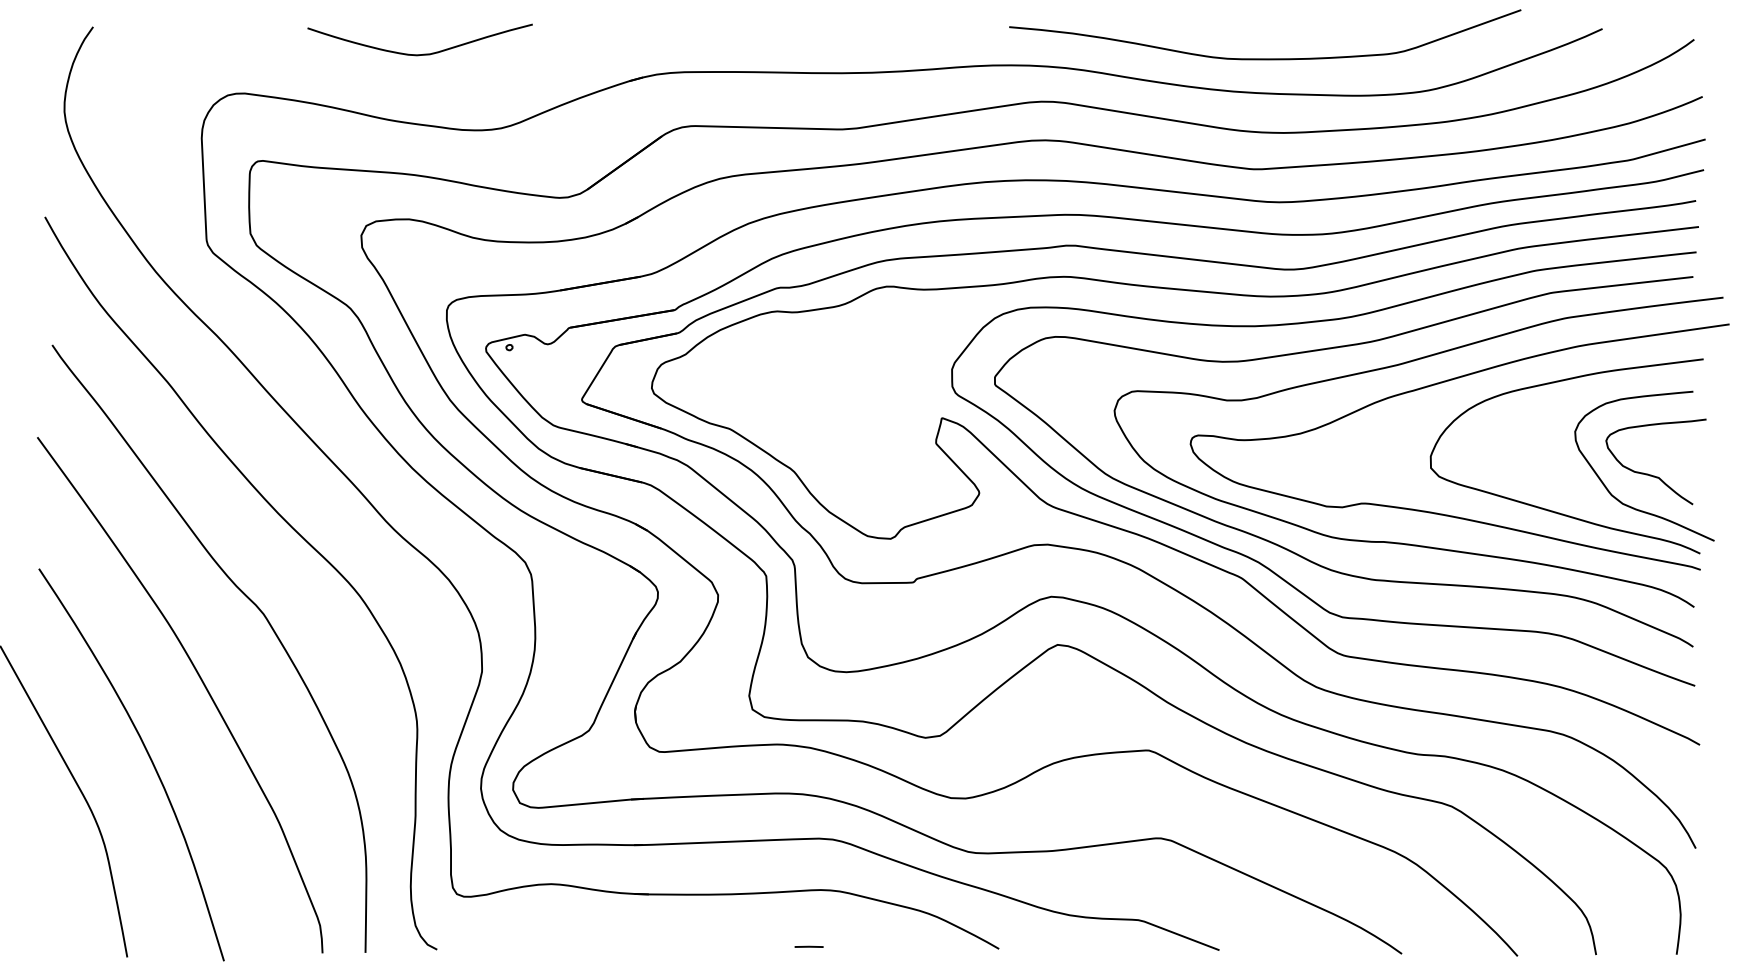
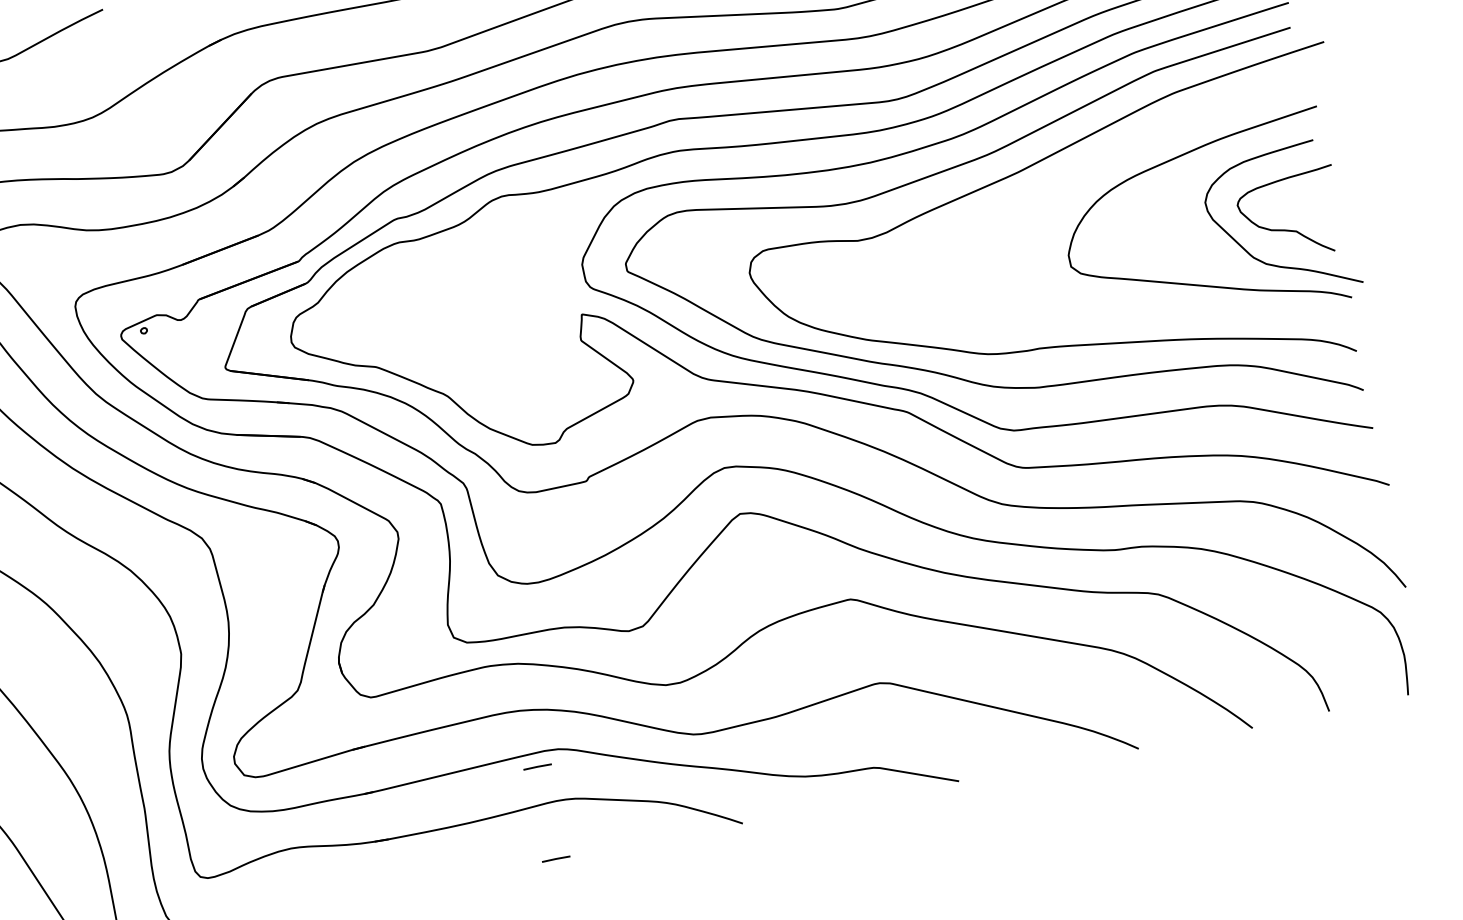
curve: (1442, 383) -> (1065, 181), removed
line: (808, 852) -> (536, 766), added

